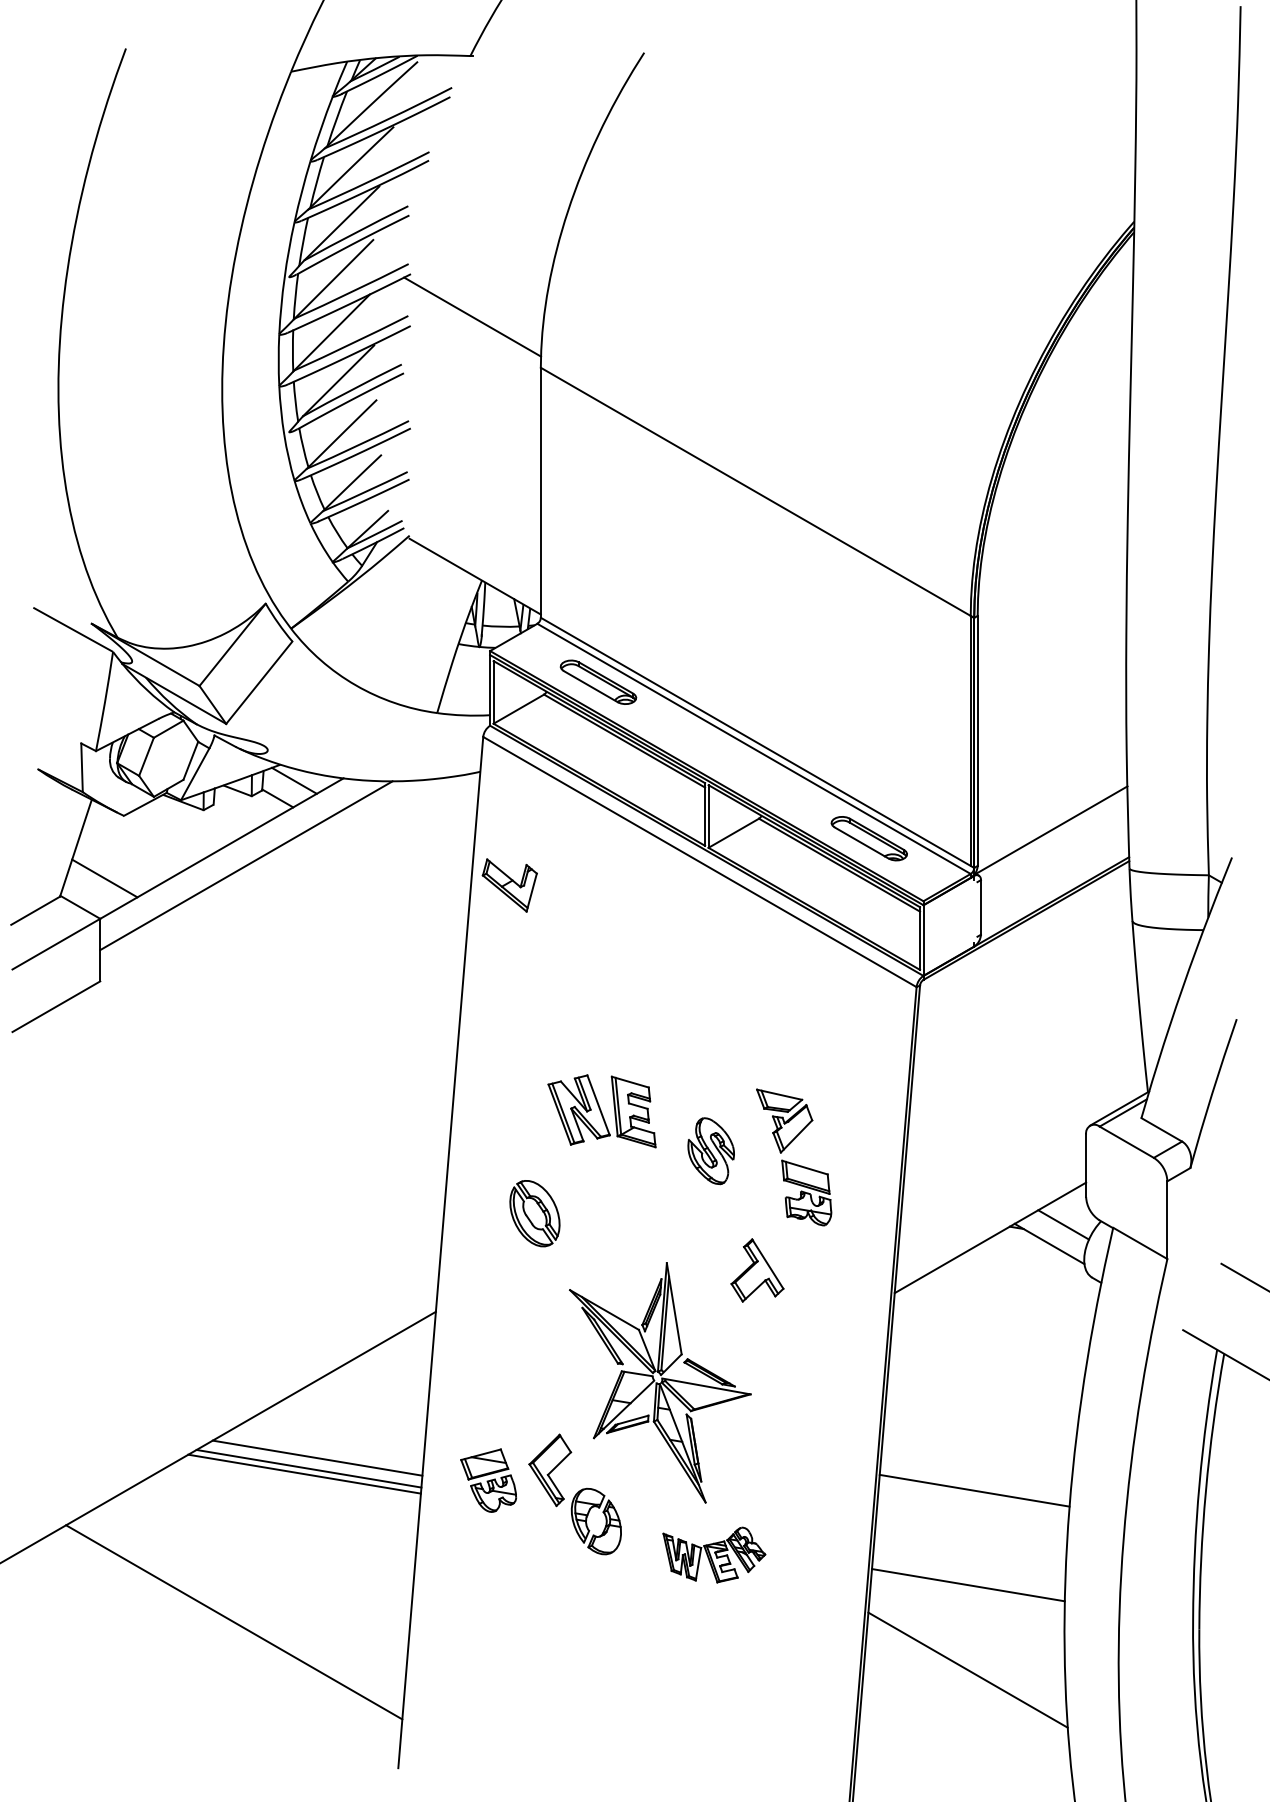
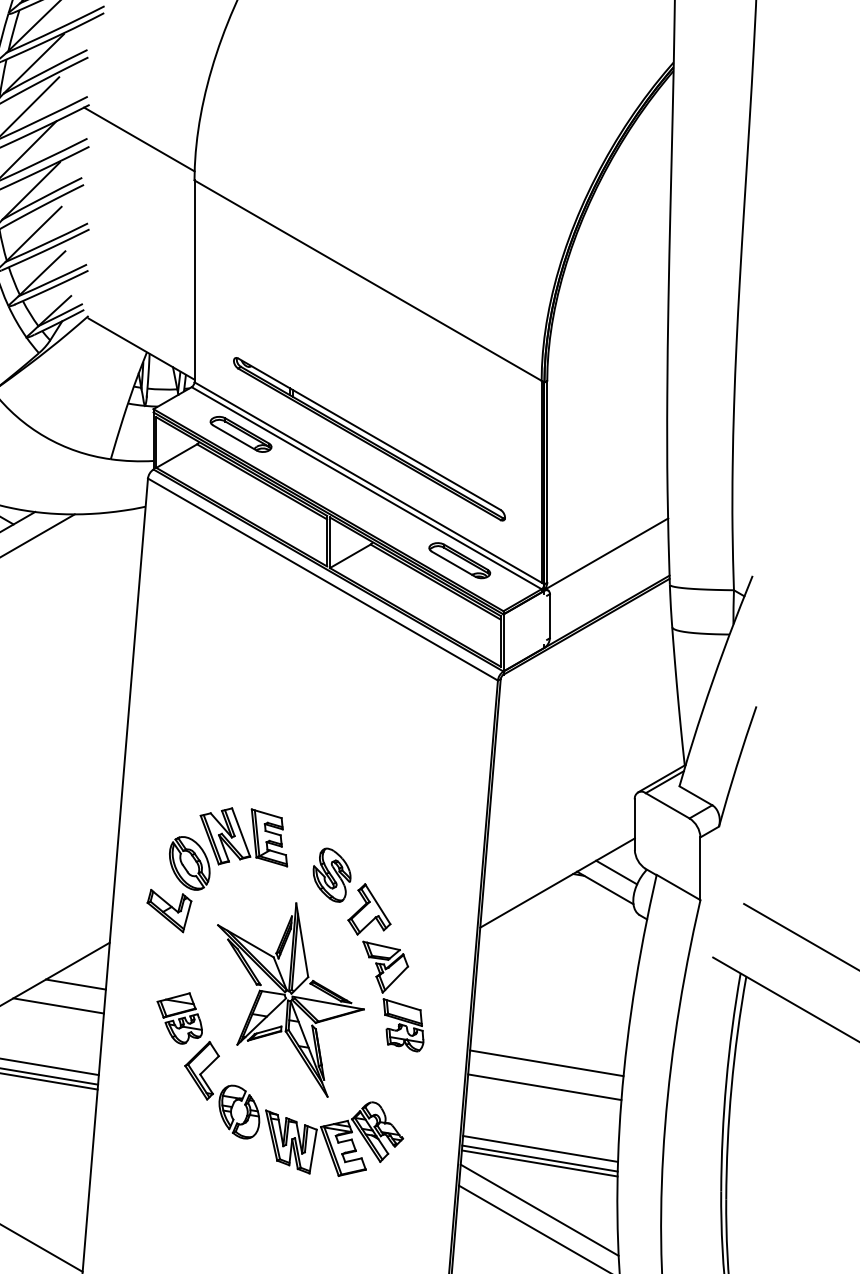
part: (757, 687) -> (369, 438), added
part: (509, 885) -> (169, 911), moved
part: (601, 1111) -> (243, 837), moved
part: (710, 1151) -> (331, 875), moved
part: (794, 1157) -> (393, 996), moved
line: (393, 1363) -> (75, 984), added
line: (372, 1389) -> (58, 1005), added
line: (977, 1461) -> (547, 1063), added
part: (488, 1480) -> (179, 1018), moved
part: (714, 1554) -> (334, 1138), size x1.67
line: (969, 1567) -> (540, 1149), added
line: (968, 1579) -> (539, 1158), added
line: (968, 1642) -> (539, 1209), added

